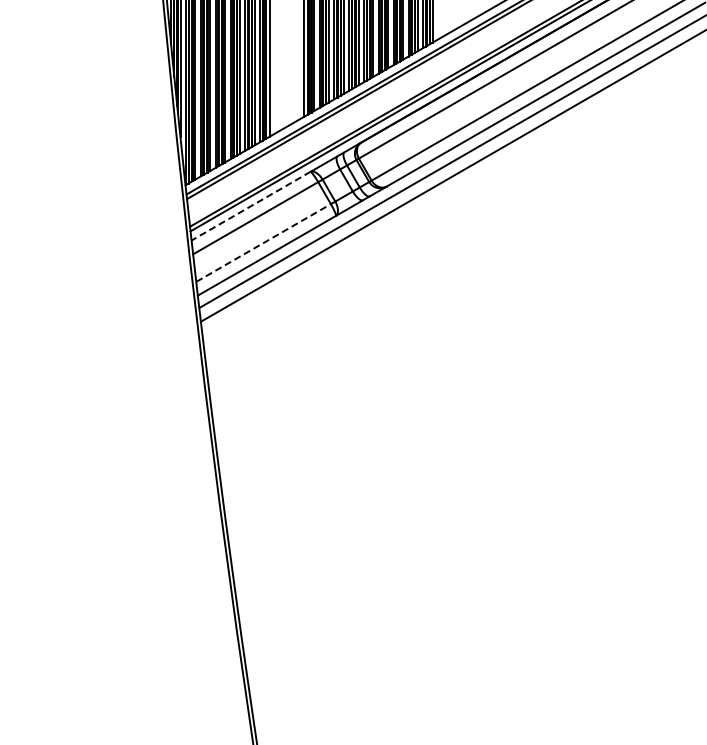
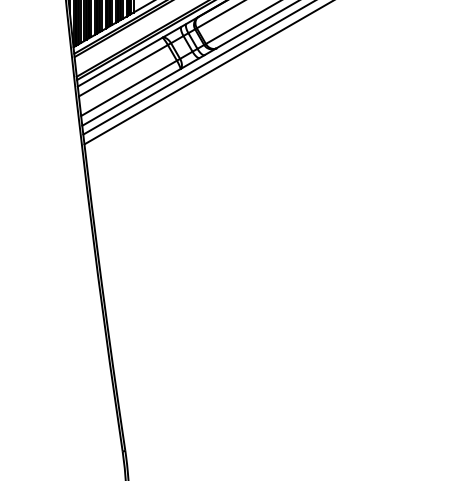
line: (251, 206) -> (120, 62), dashed -> solid
line: (263, 242) -> (129, 87), dashed -> solid

